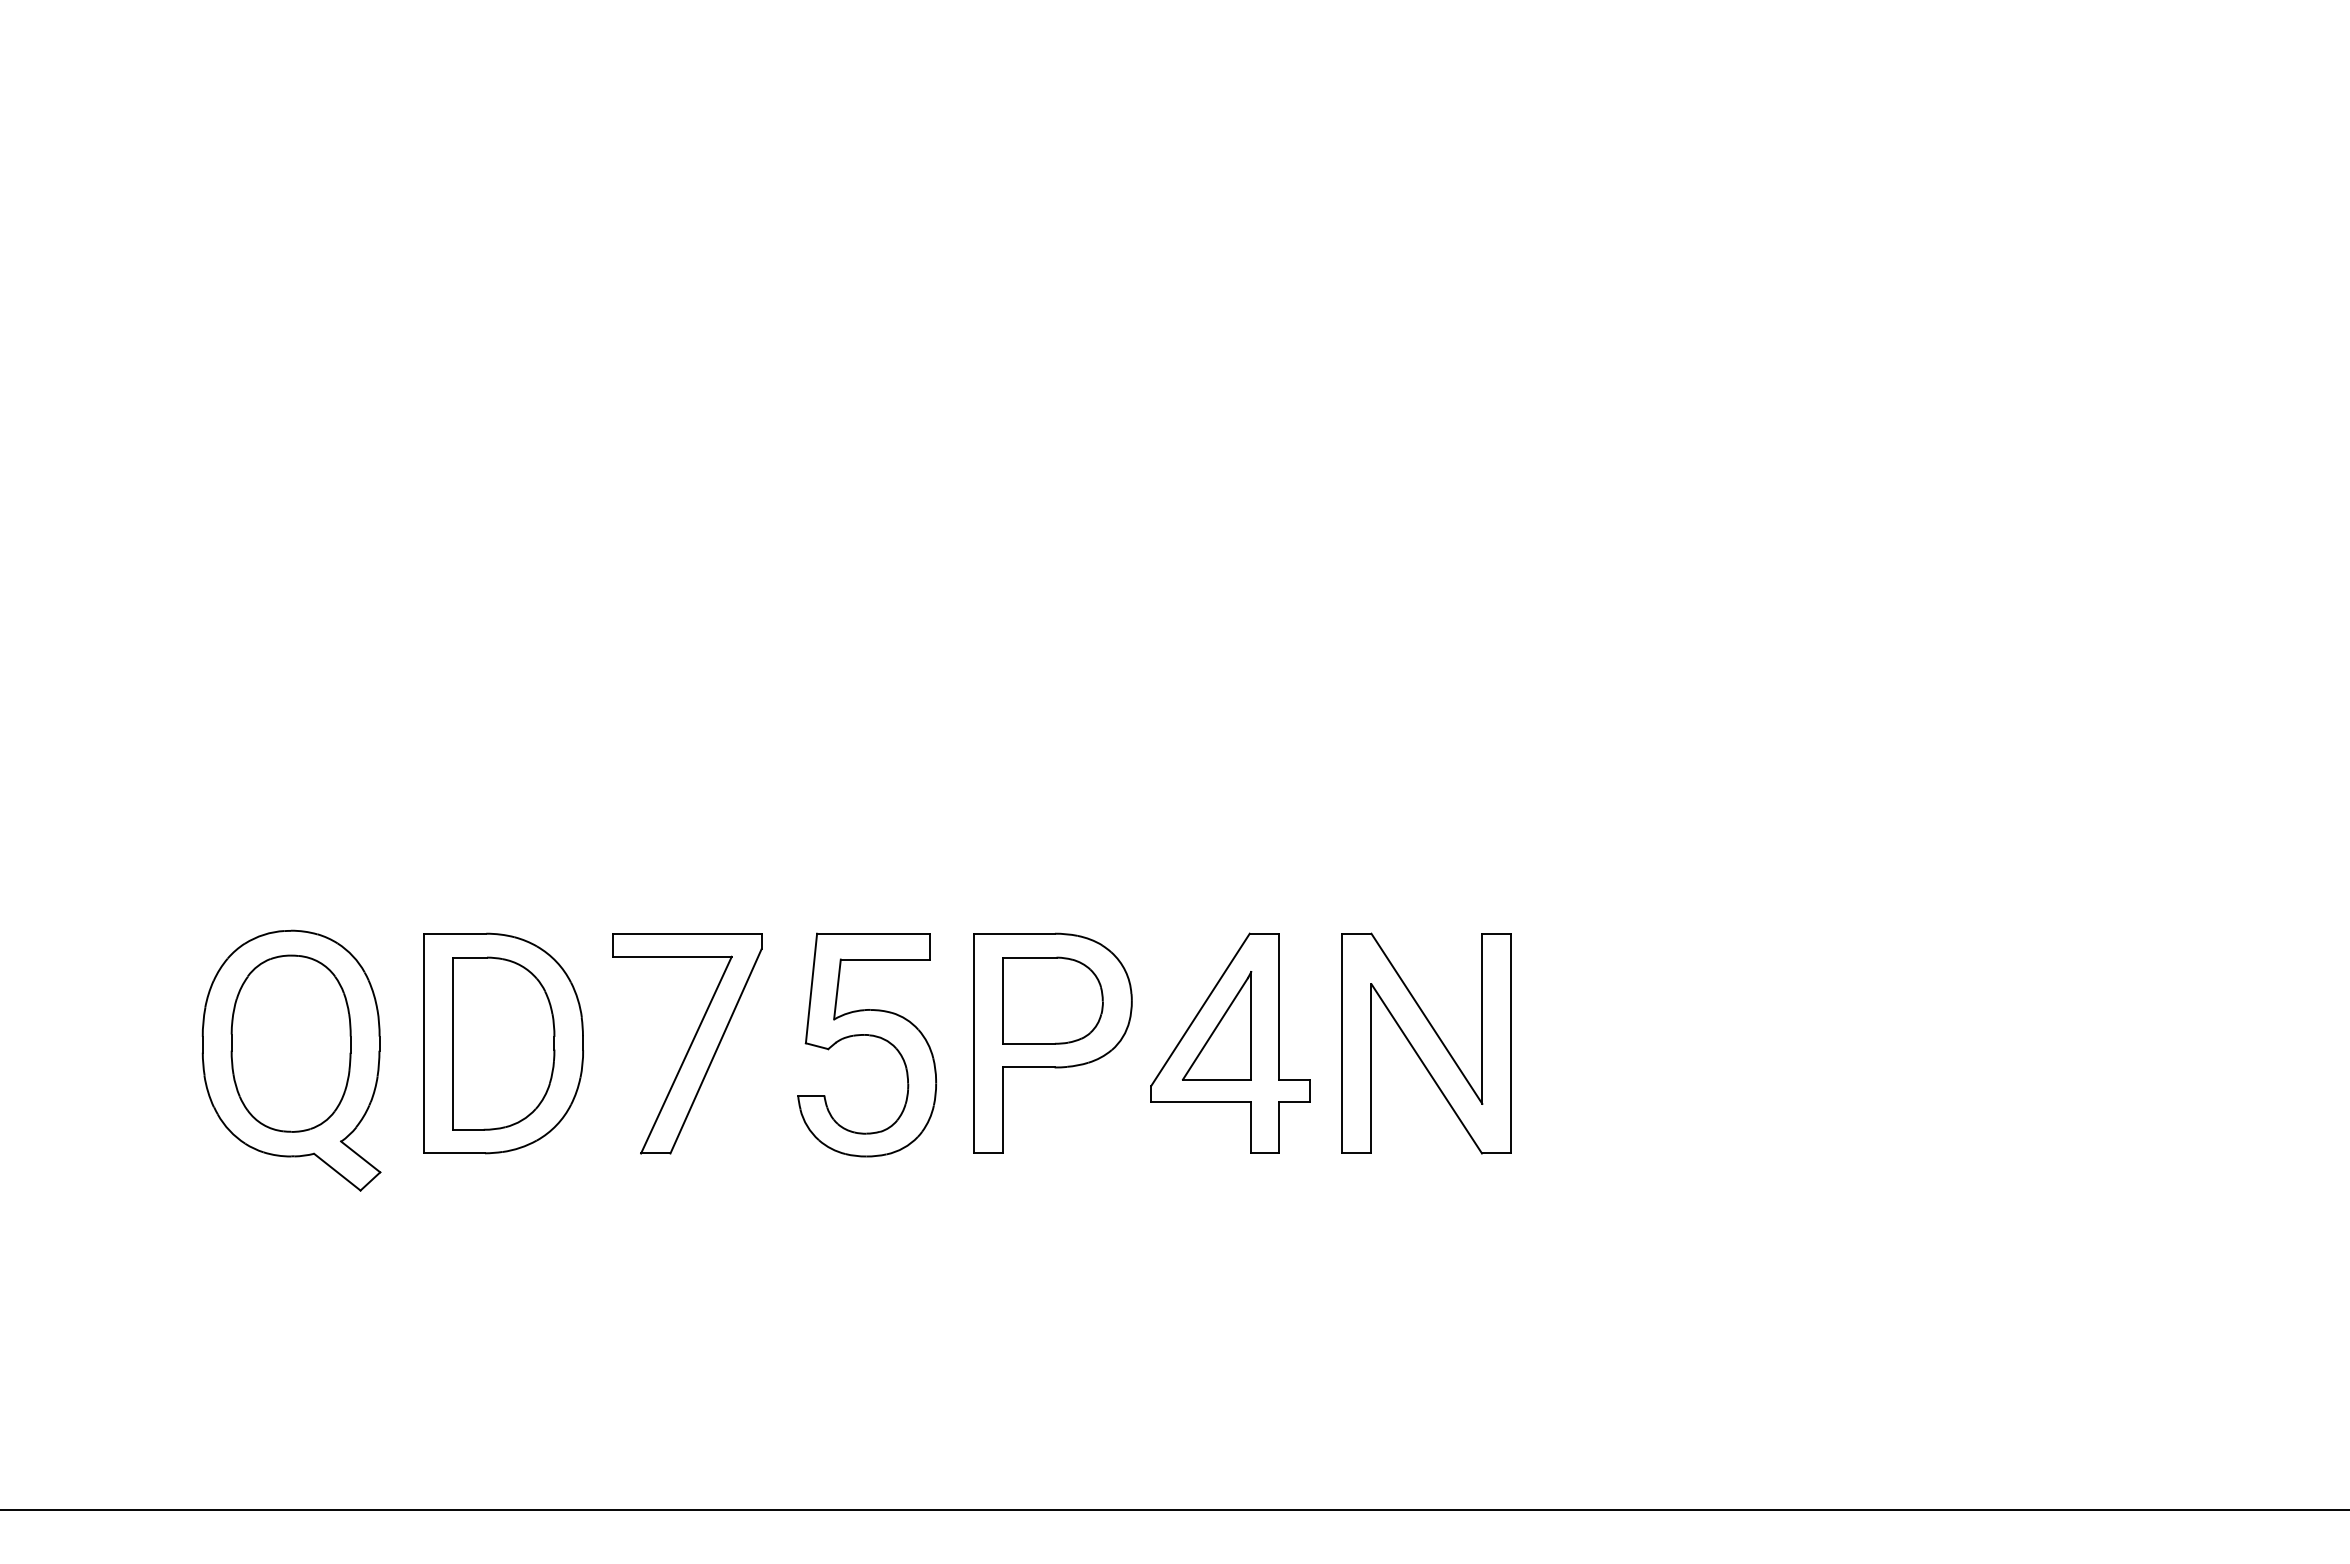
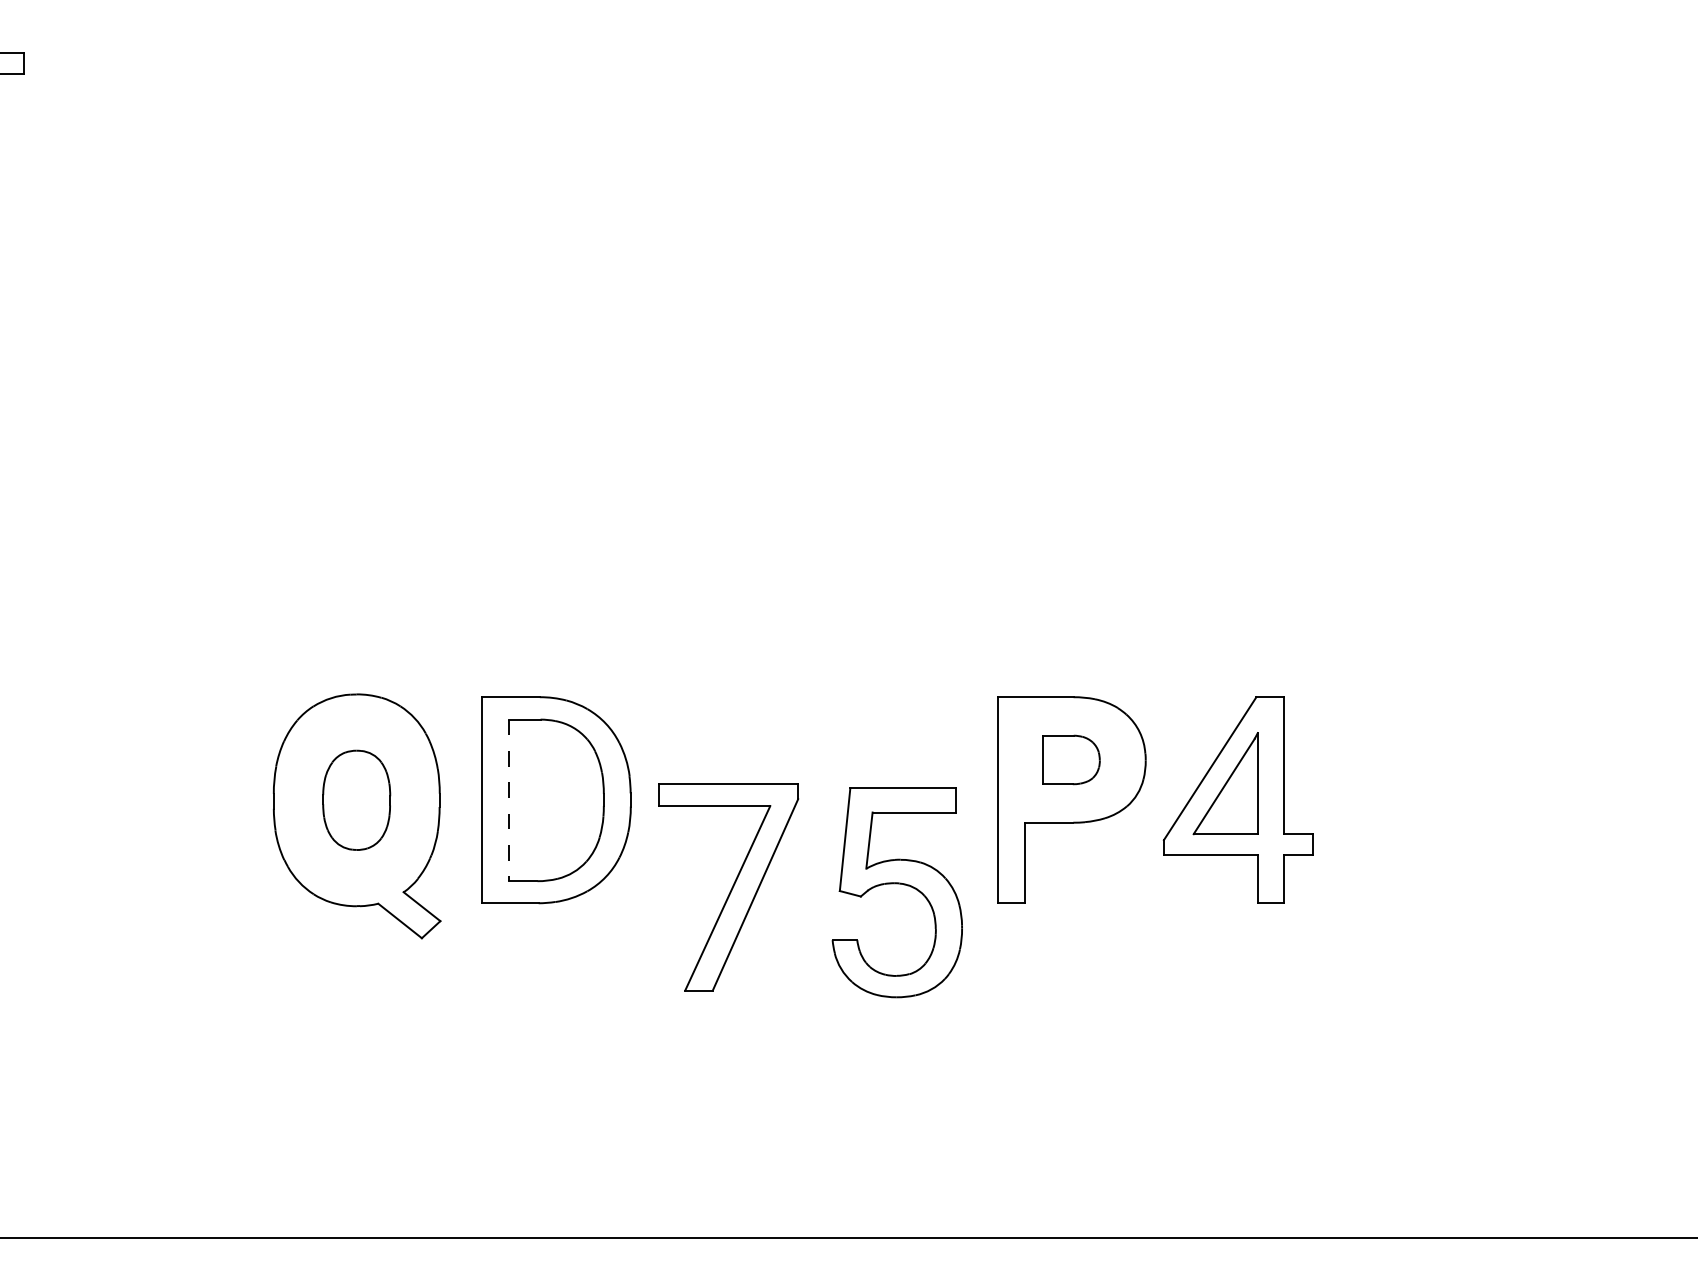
part: (1052, 1000) -> (1071, 759), size x0.6
part: (869, 1036) -> (899, 884), moved
part: (290, 1043) -> (356, 800), size x0.6
part: (687, 1043) -> (728, 887), moved
part: (1426, 1043) -> (1422, 800), removed
line: (453, 1044) -> (509, 801), solid -> dashed

